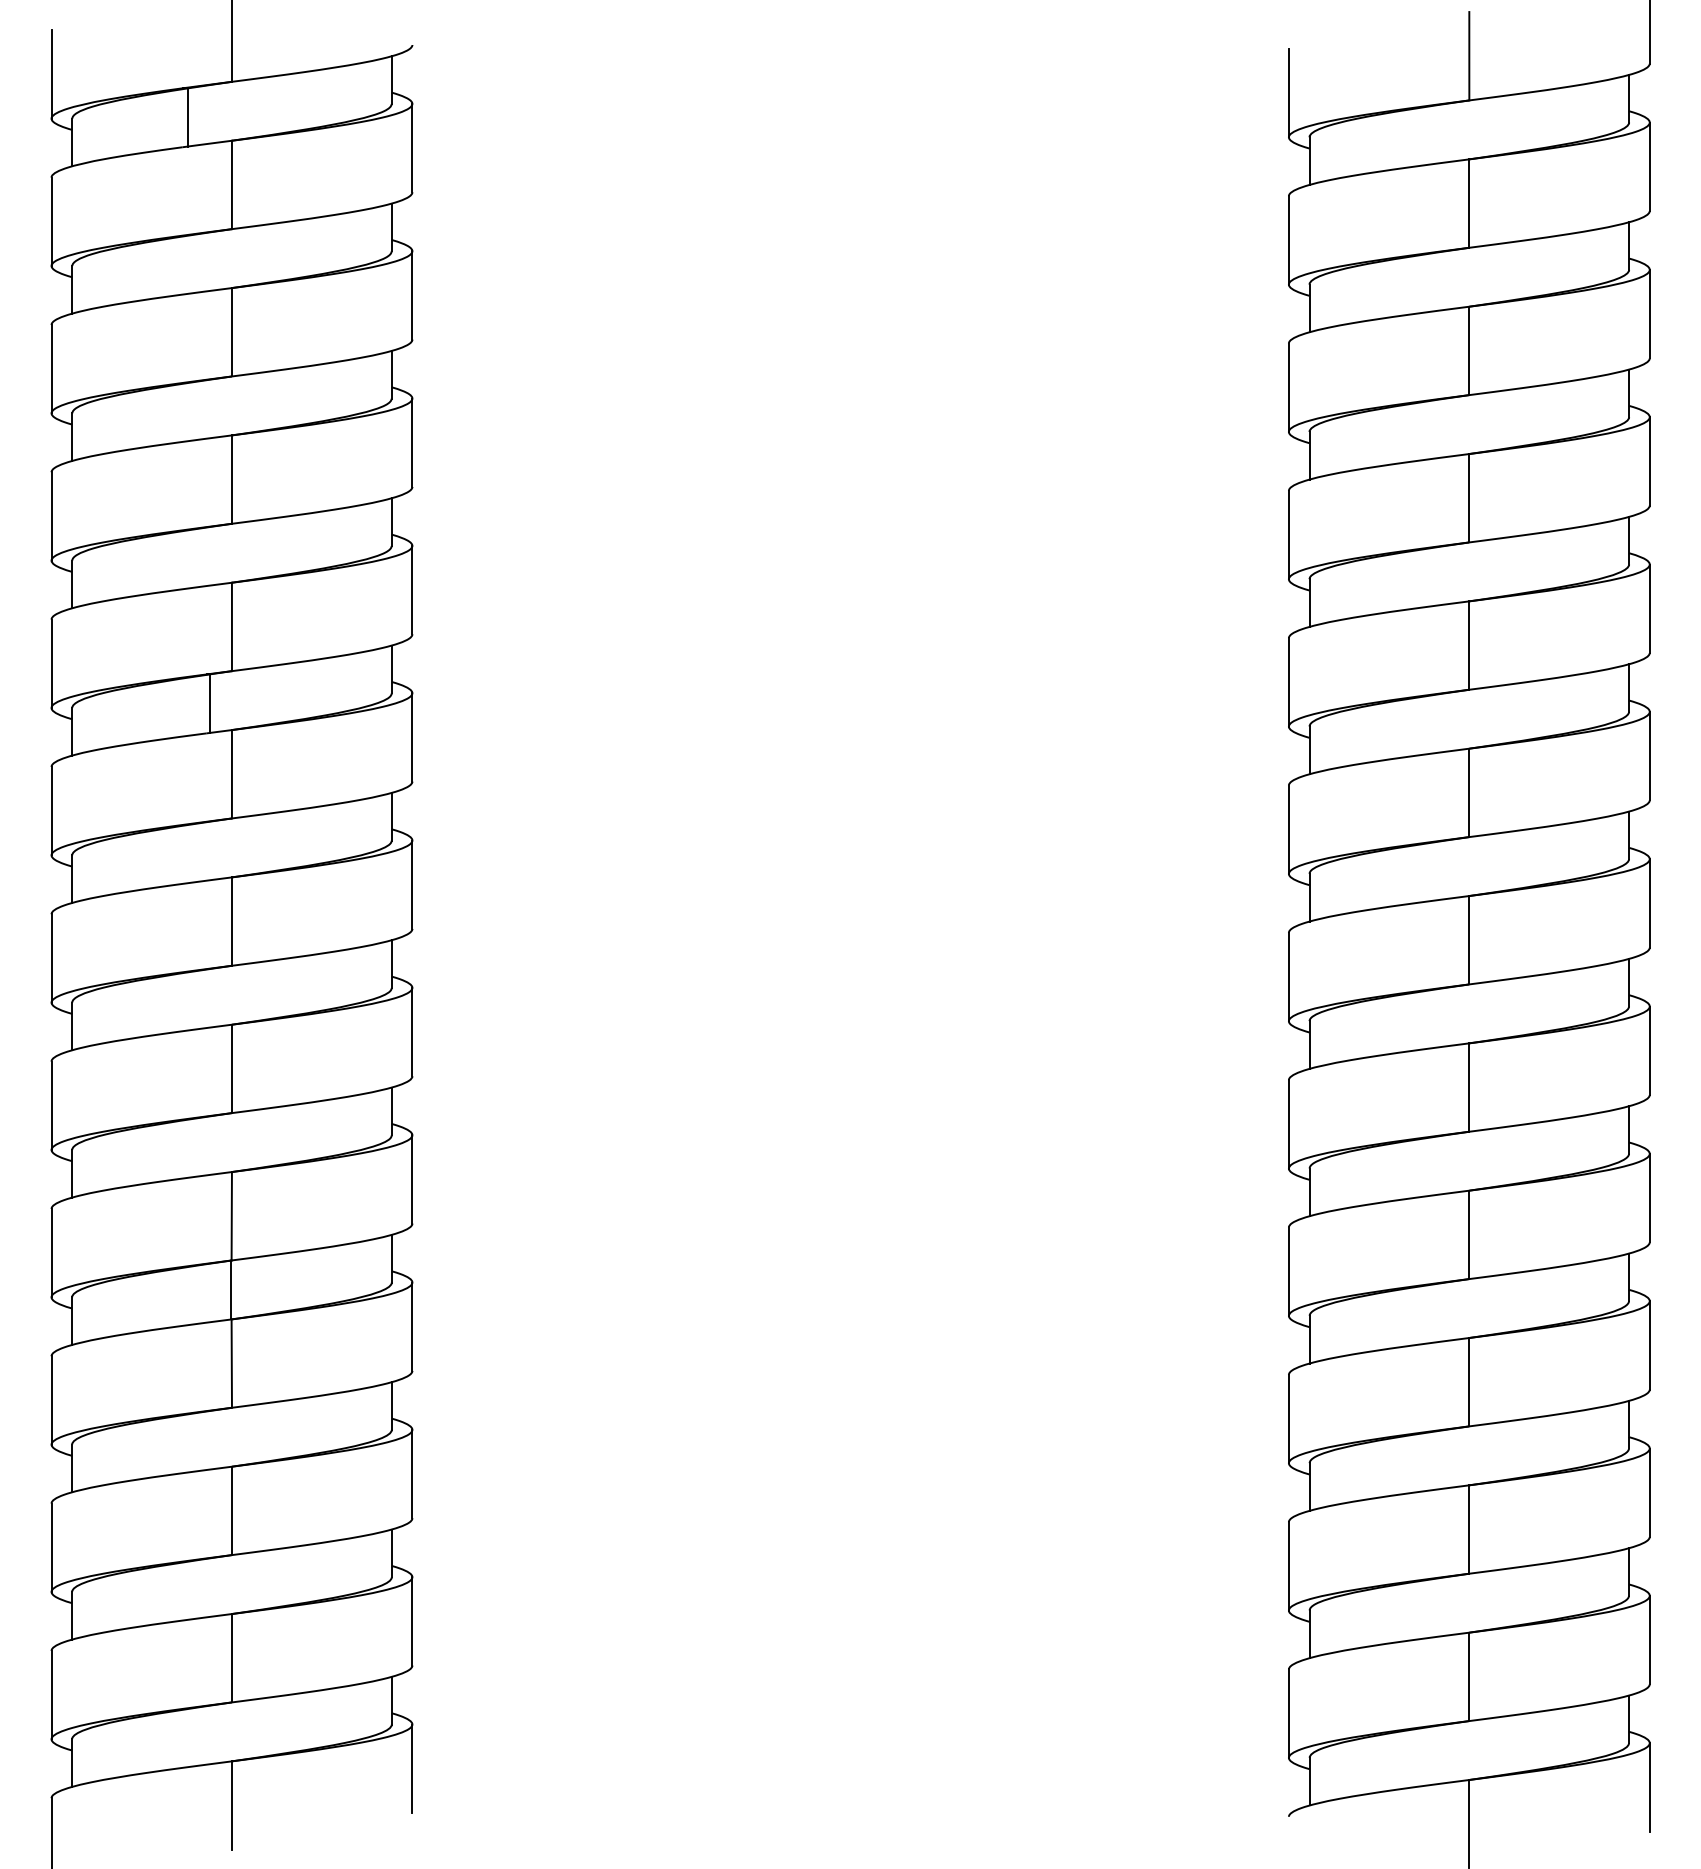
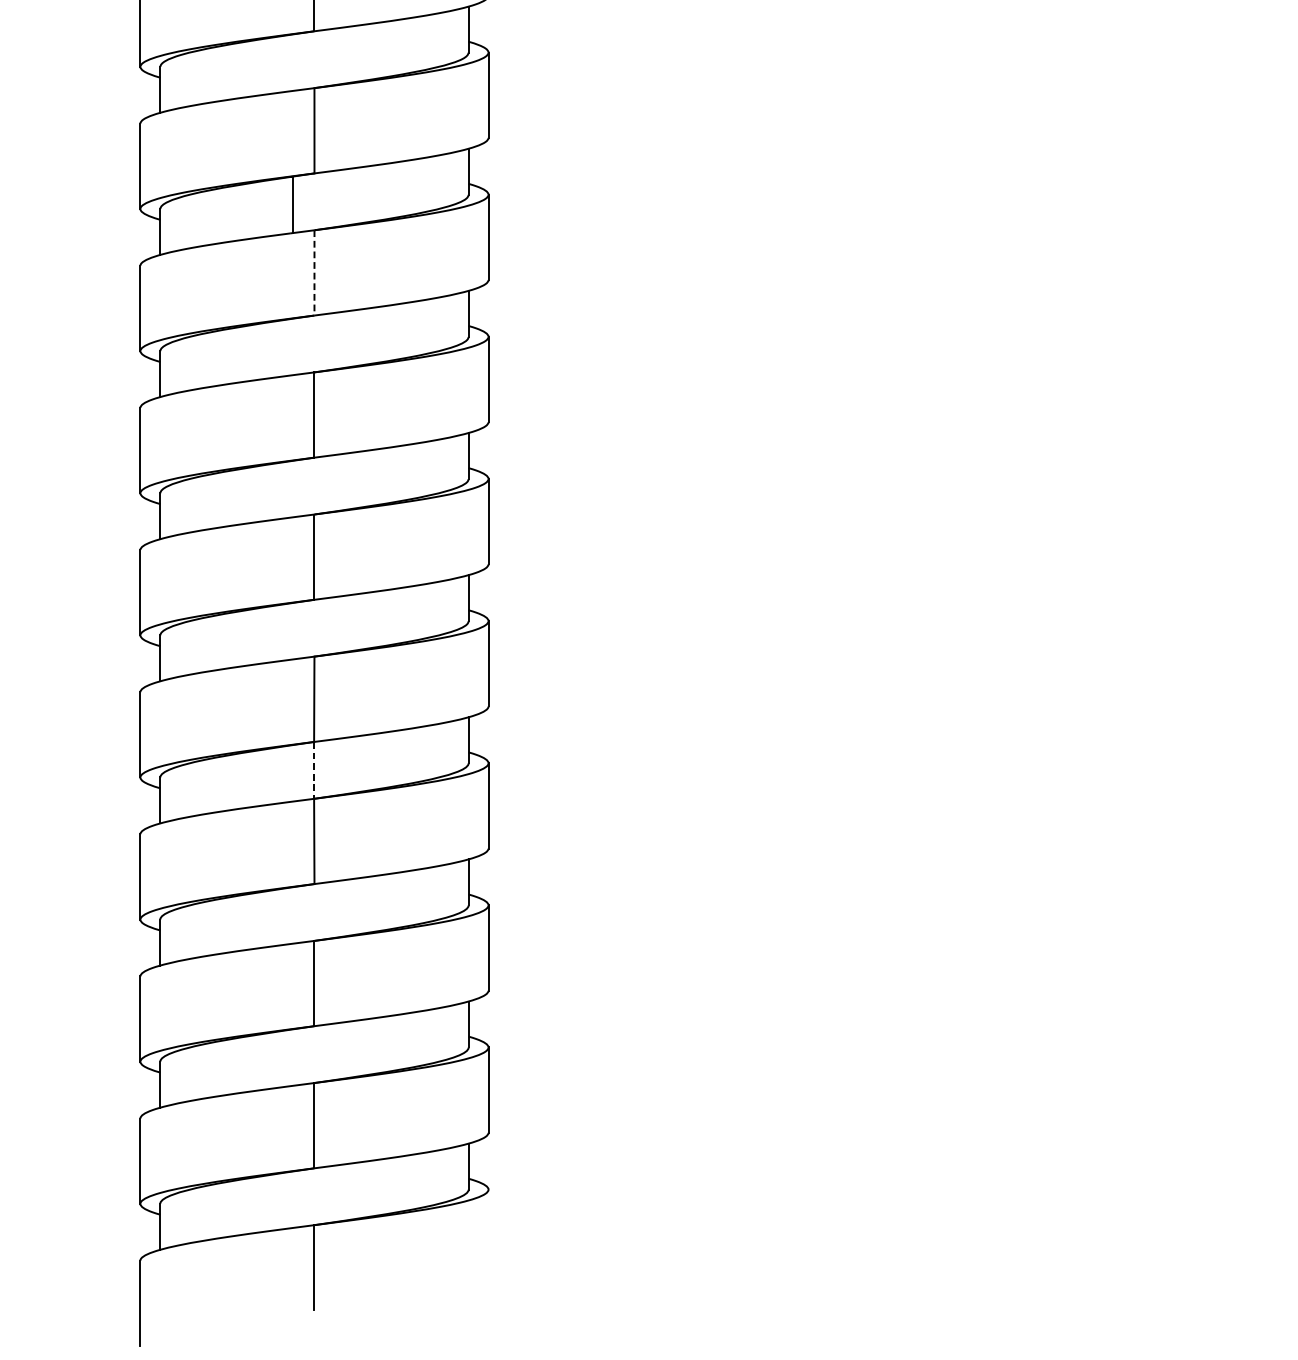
line: (231, 774) -> (314, 273), solid -> dashed
line: (231, 1290) -> (314, 770), solid -> dashed
line: (412, 1768) -> (488, 1232), removed

